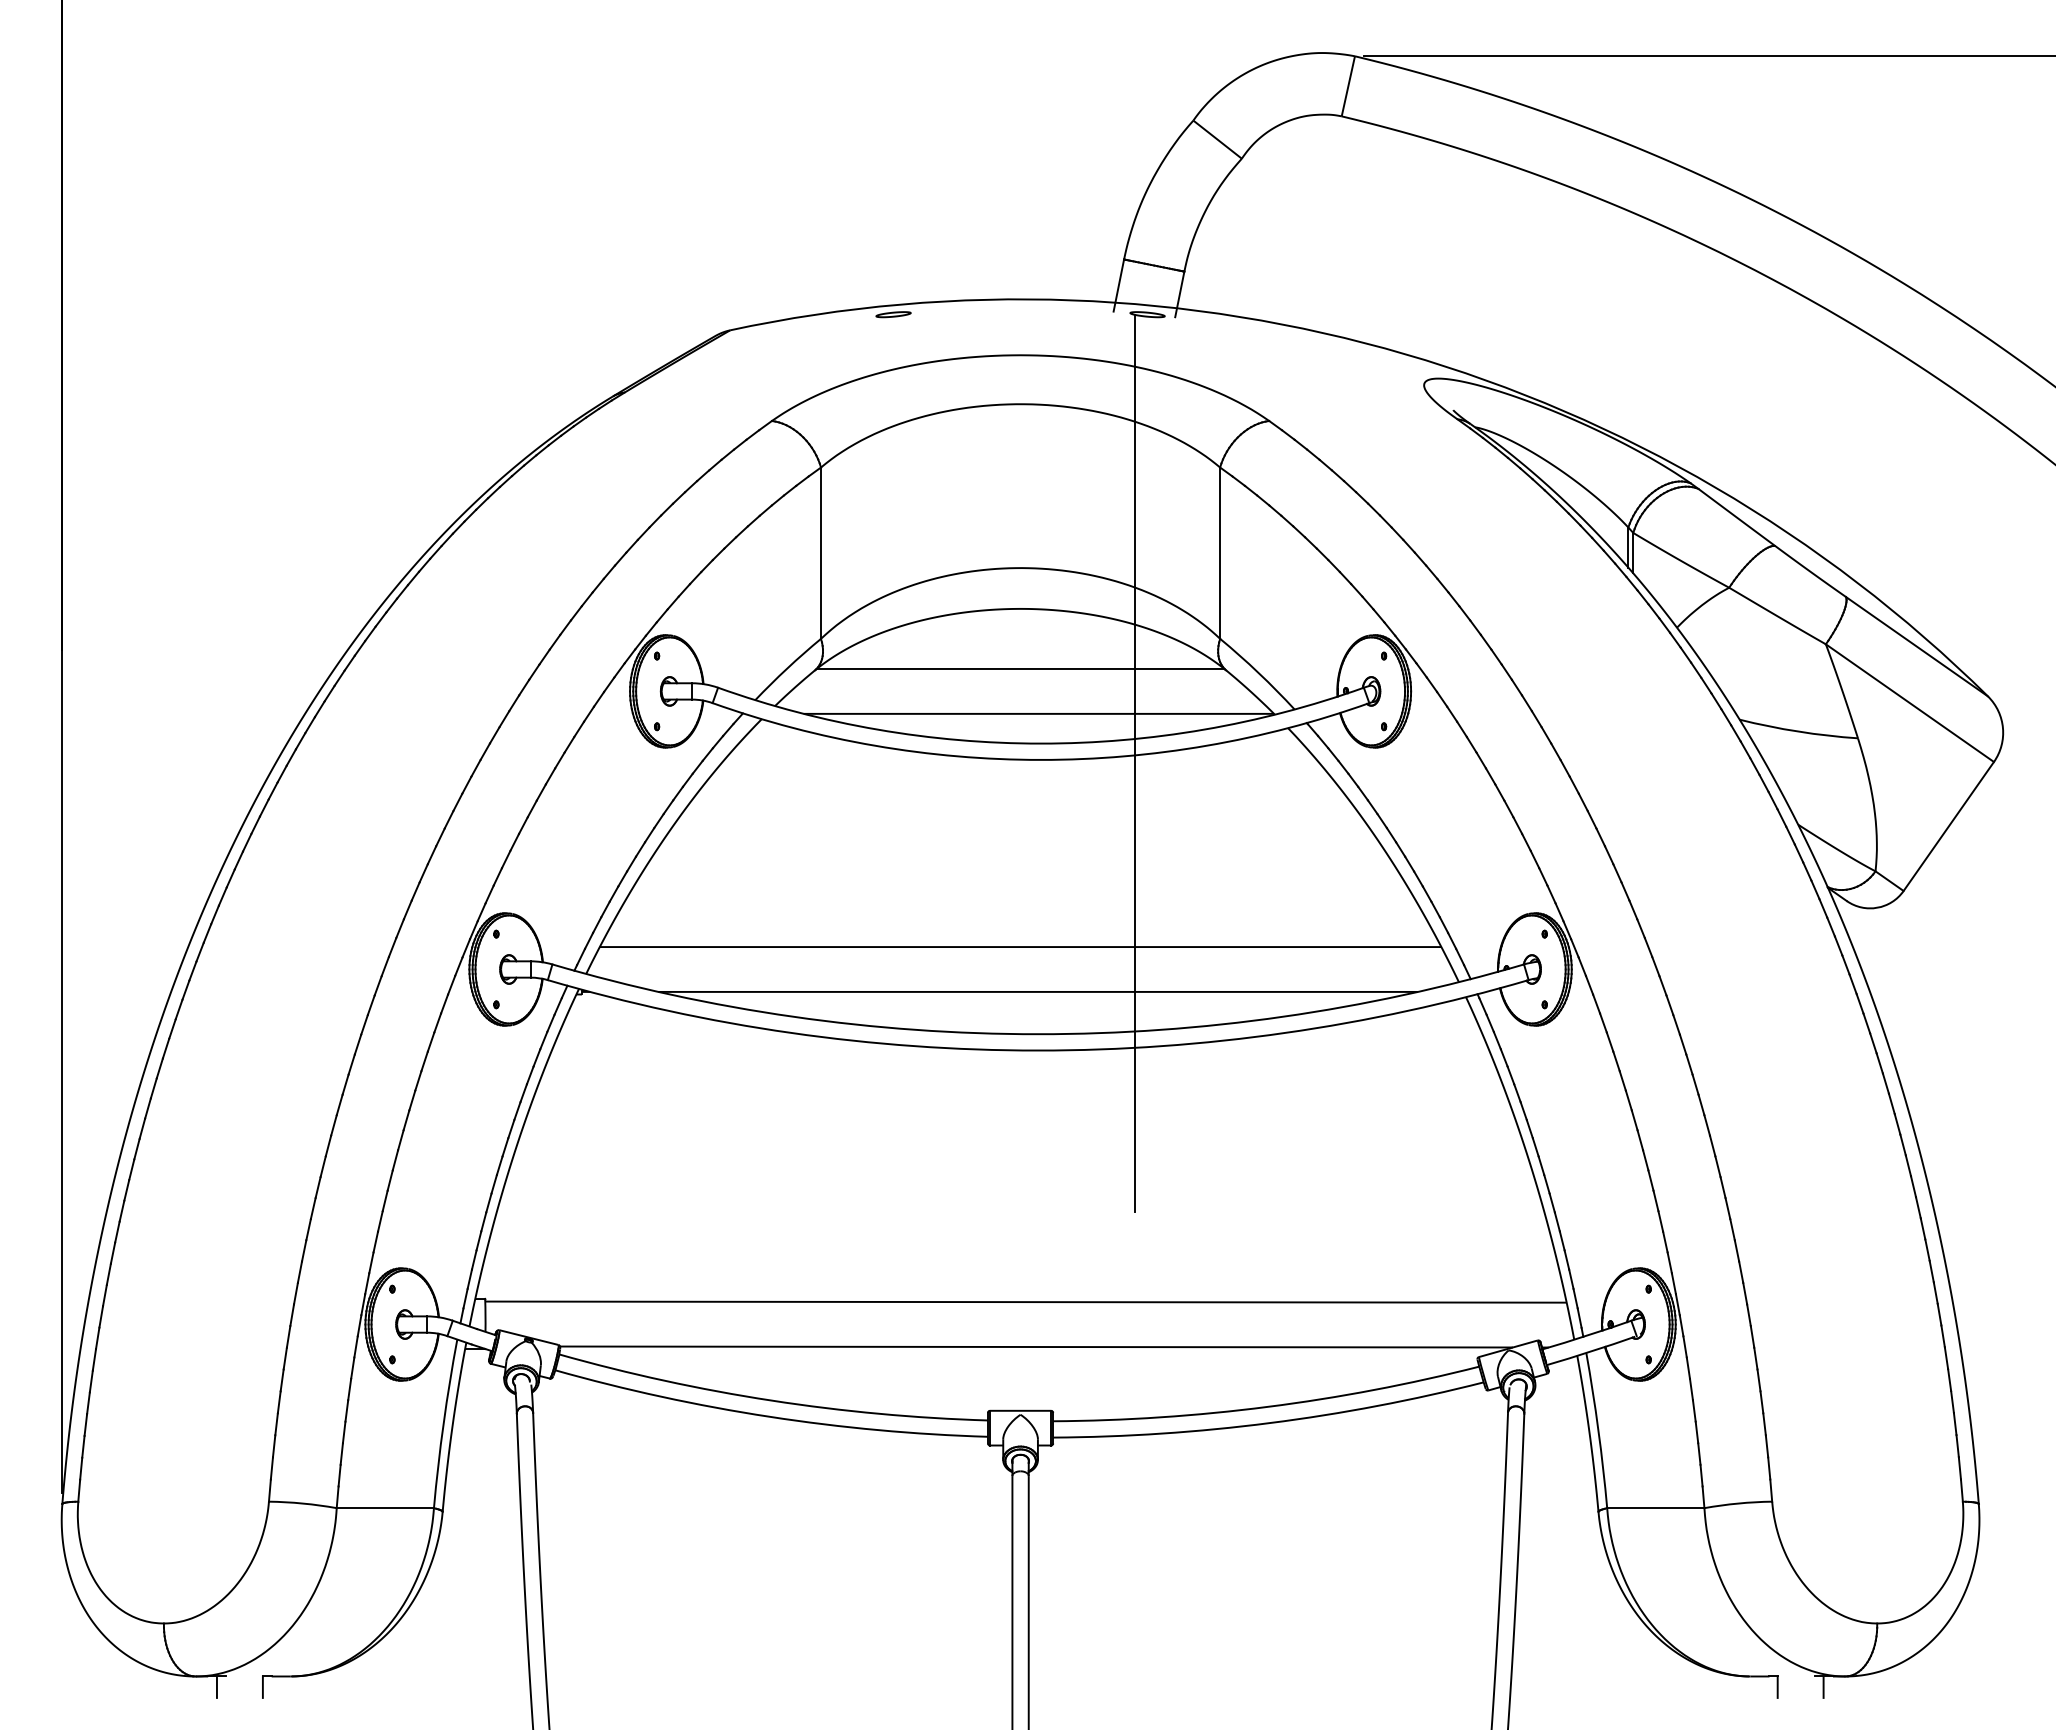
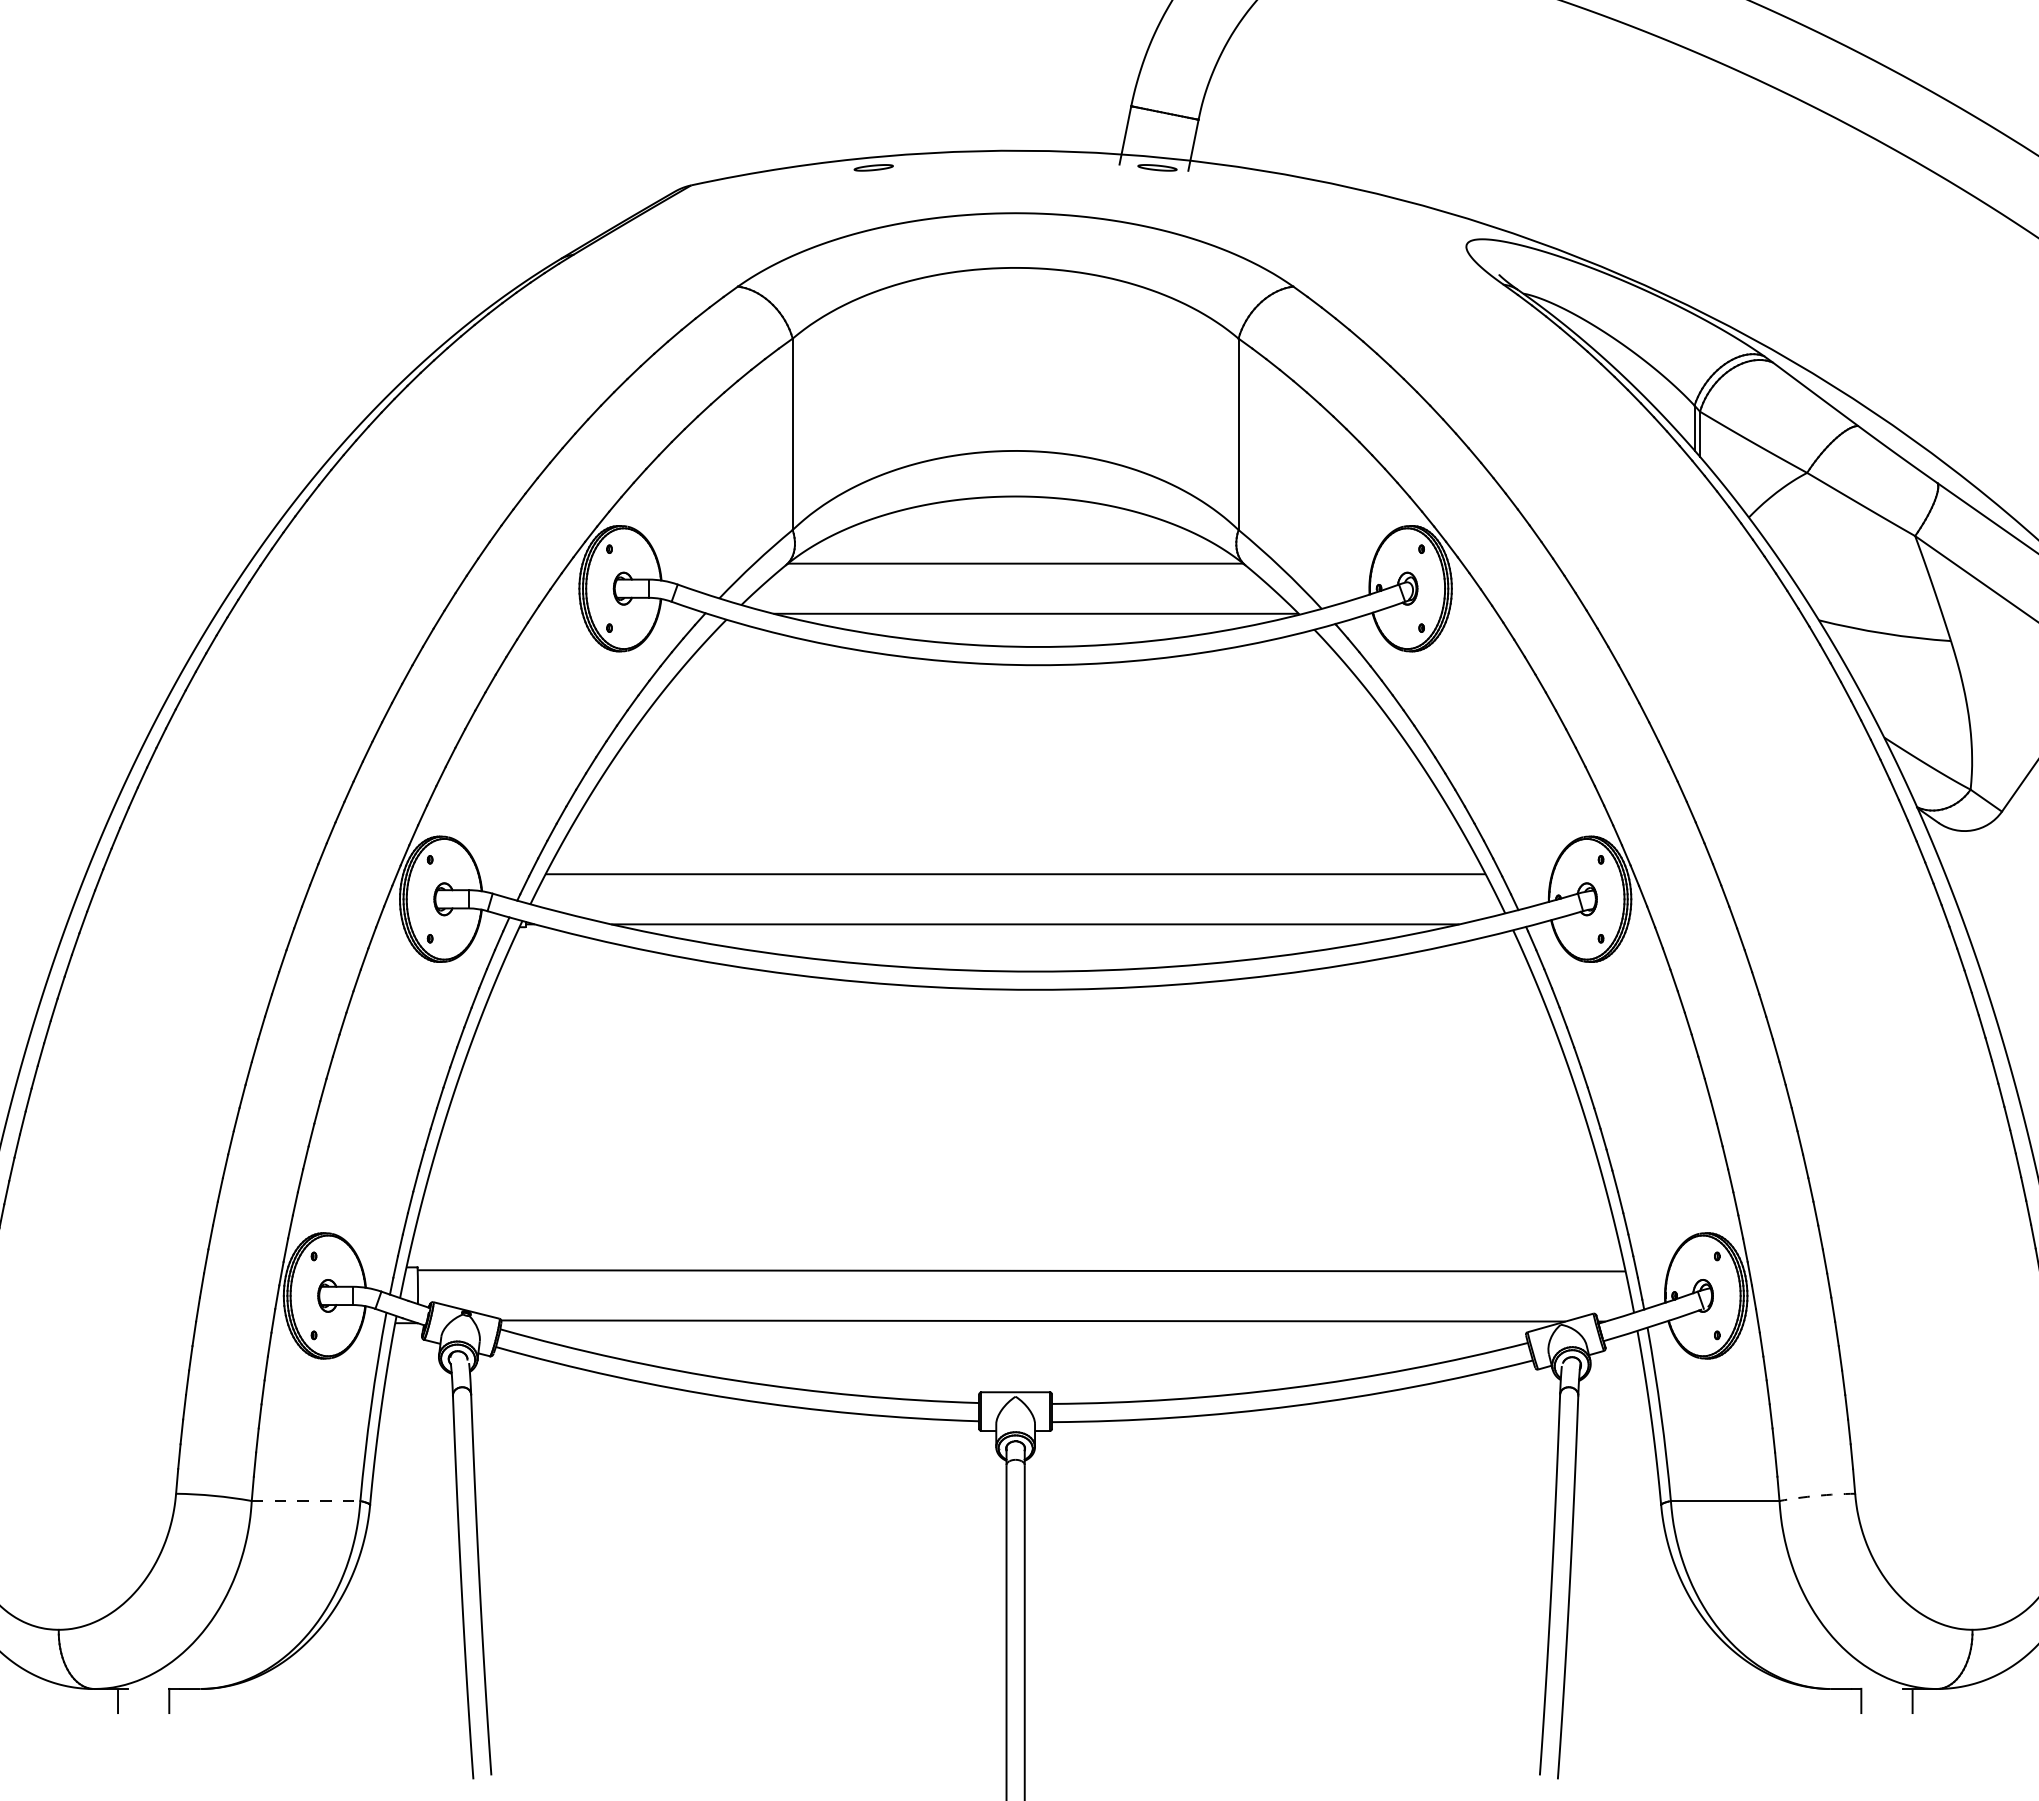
line: (1134, 763) -> (1142, 669), removed
arc: (1738, 1503) -> (1817, 1495), solid -> dashed
line: (385, 1508) -> (306, 1501), solid -> dashed

